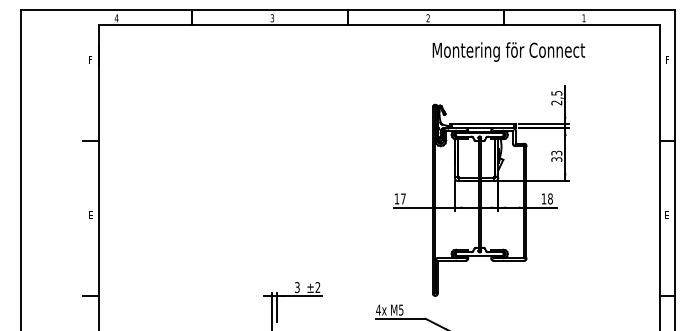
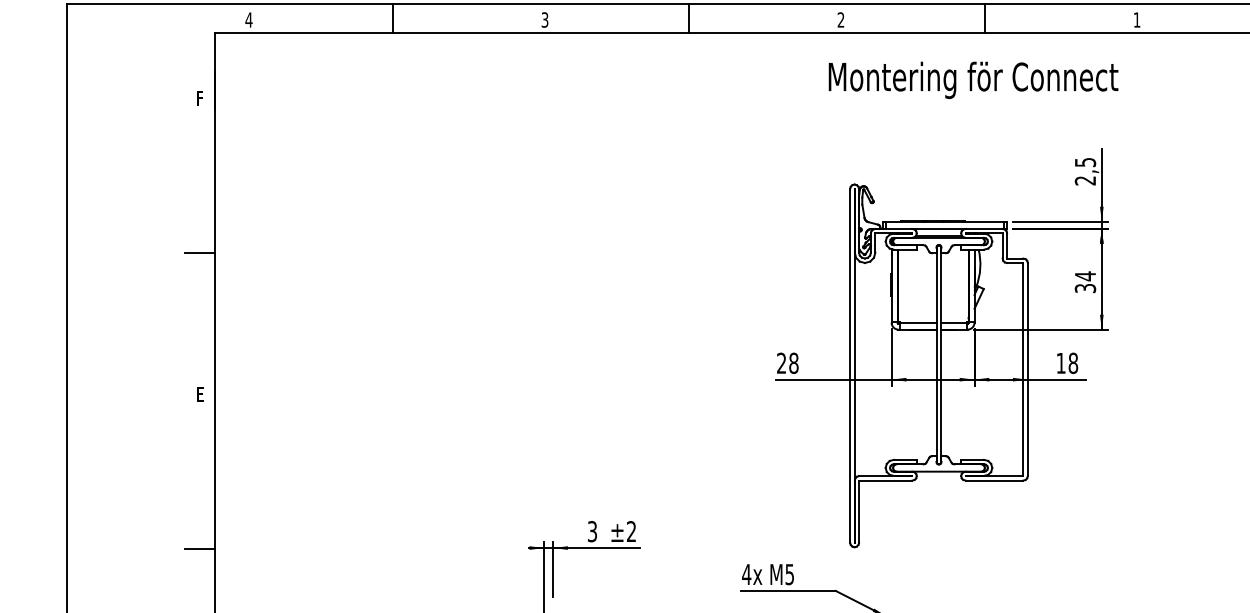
text: (508, 51) -> (972, 79), moved
text: (556, 152) -> (1084, 275), 33 -> 34
text: (399, 198) -> (786, 362), 17 -> 28

